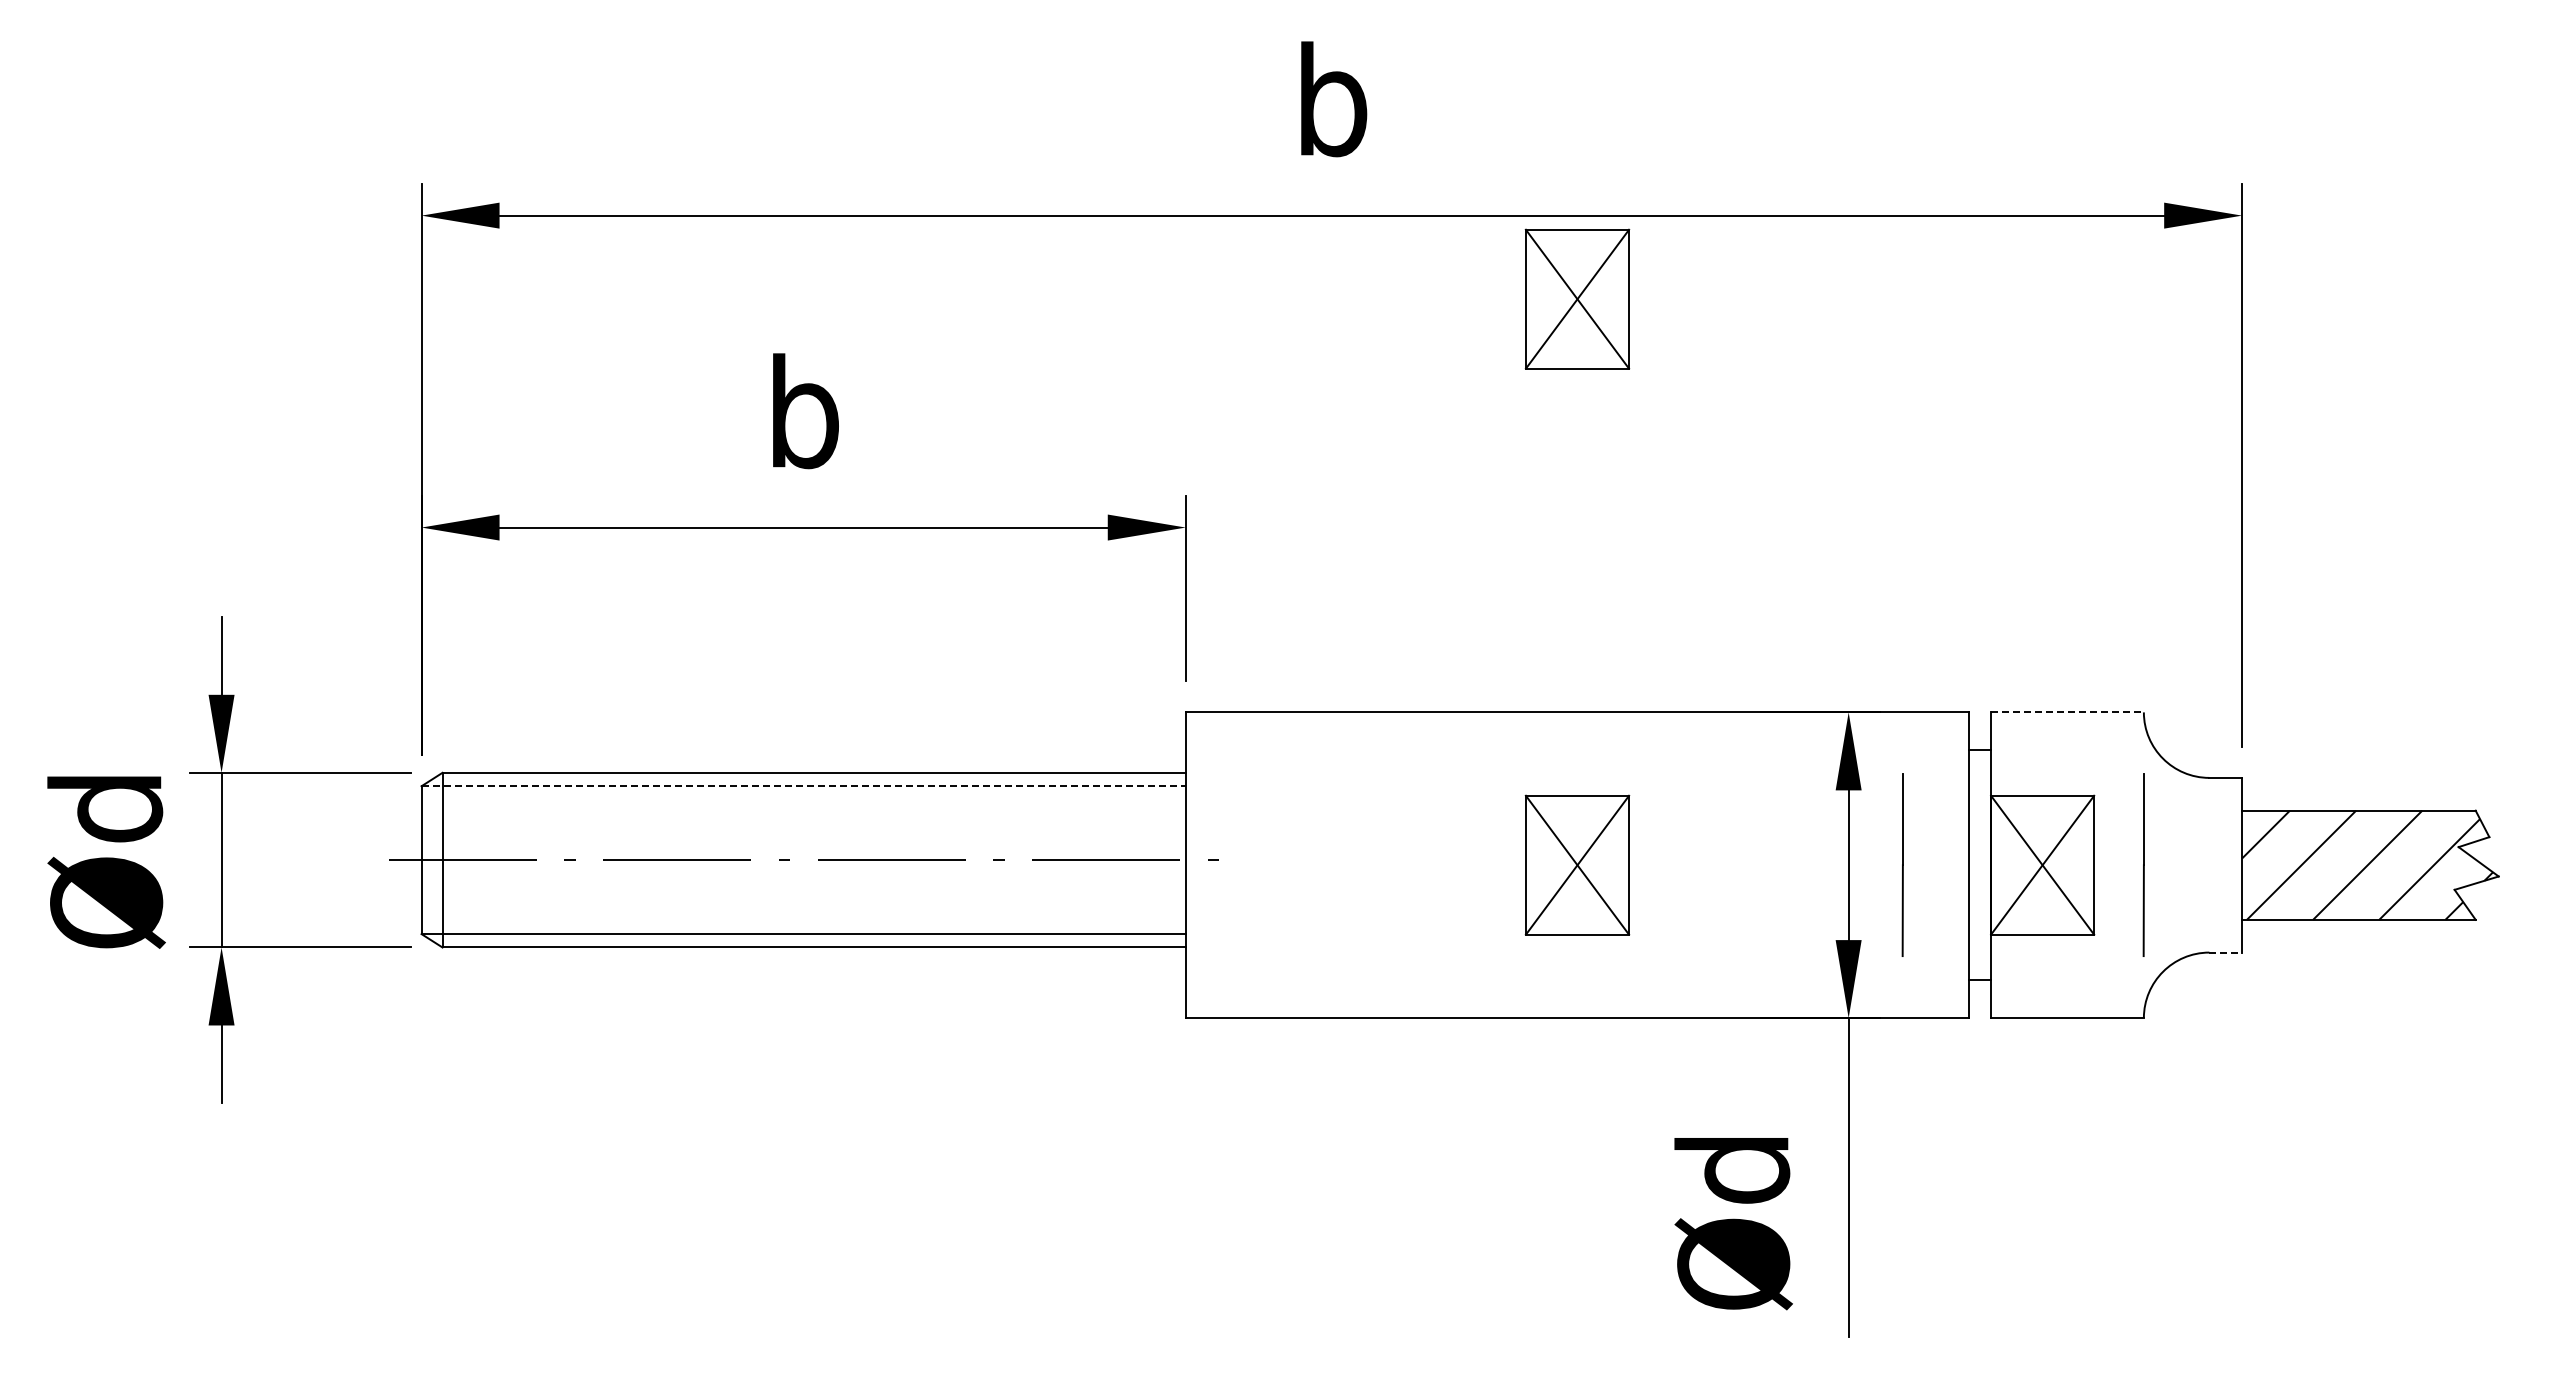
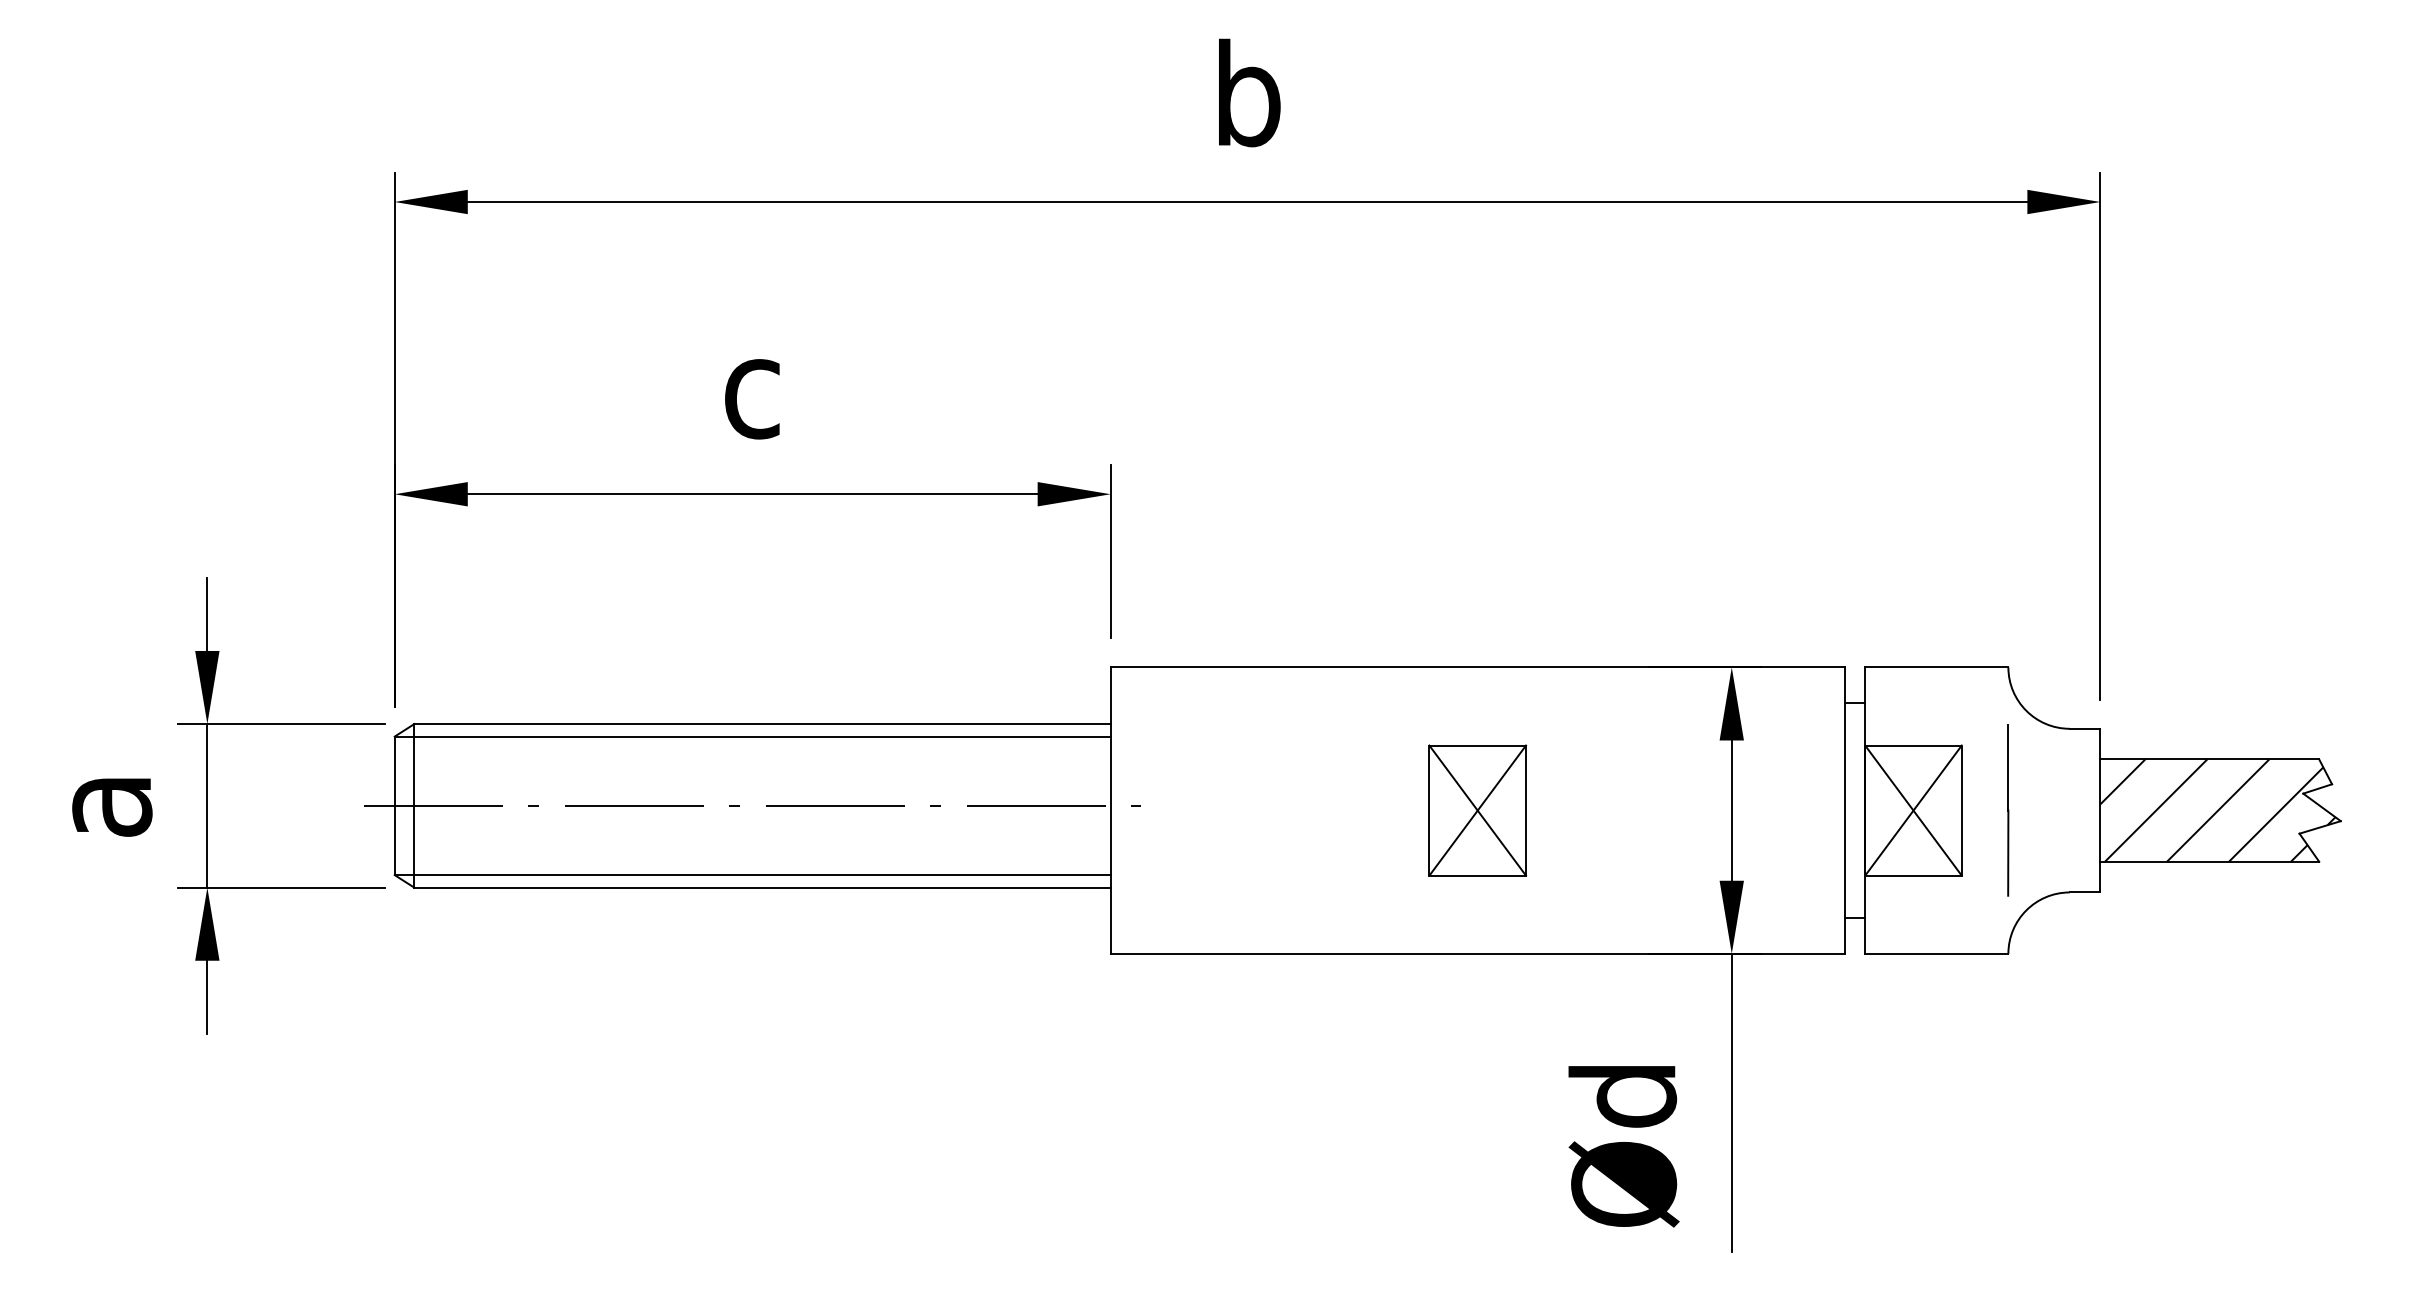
part: (1577, 298) -> (1477, 279), removed
text: (805, 411) -> (754, 385), b -> c
line: (2067, 712) -> (1936, 667), dashed -> solid
line: (804, 786) -> (753, 736), dashed -> solid
text: (106, 862) -> (99, 808), Ød -> a
line: (1902, 864) -> (1782, 809), removed
line: (2226, 952) -> (2085, 892), dashed -> solid

